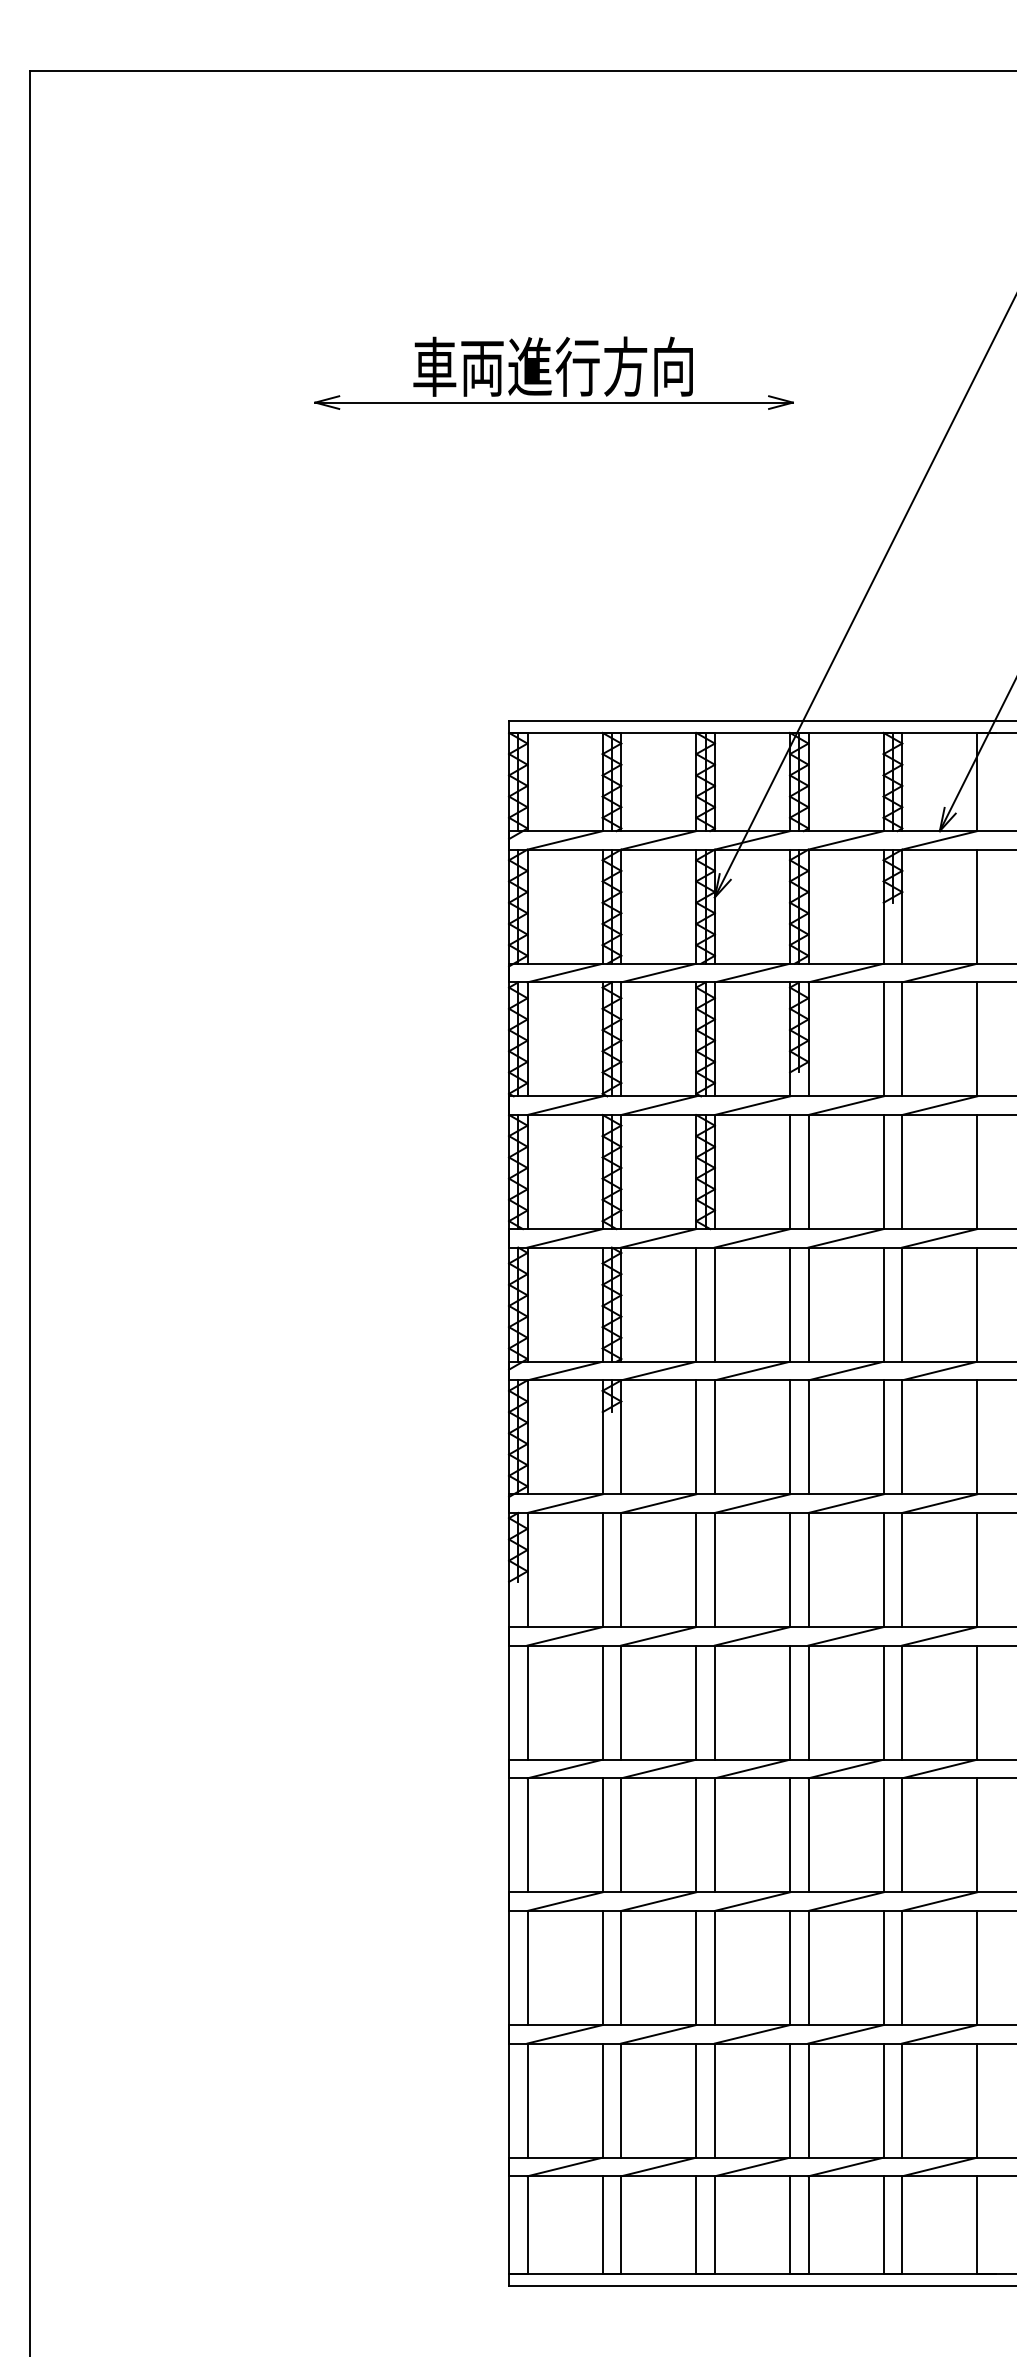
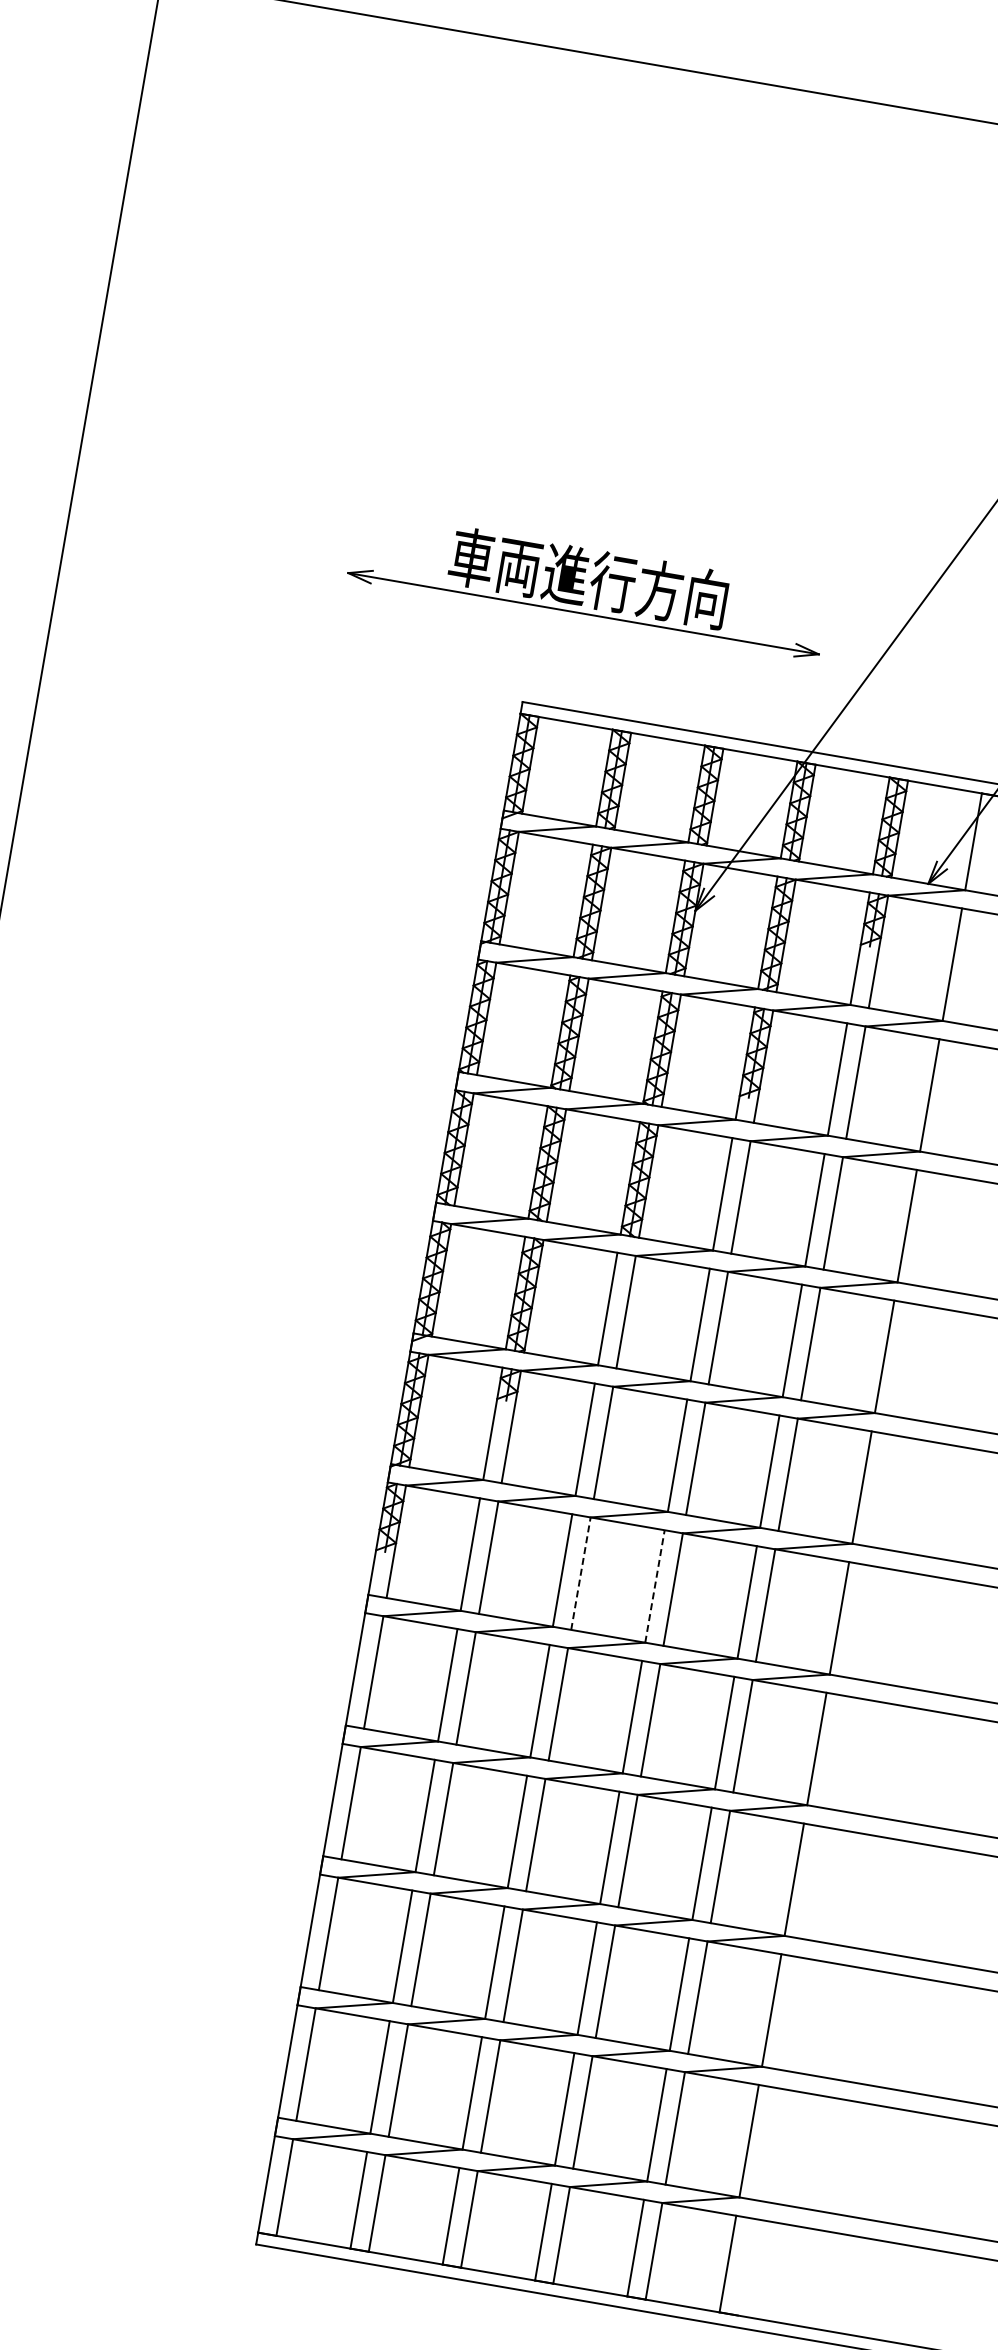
part: (553, 372) -> (588, 583), moved
line: (714, 1569) -> (580, 1573), solid -> dashed
line: (790, 1569) -> (655, 1586), solid -> dashed

